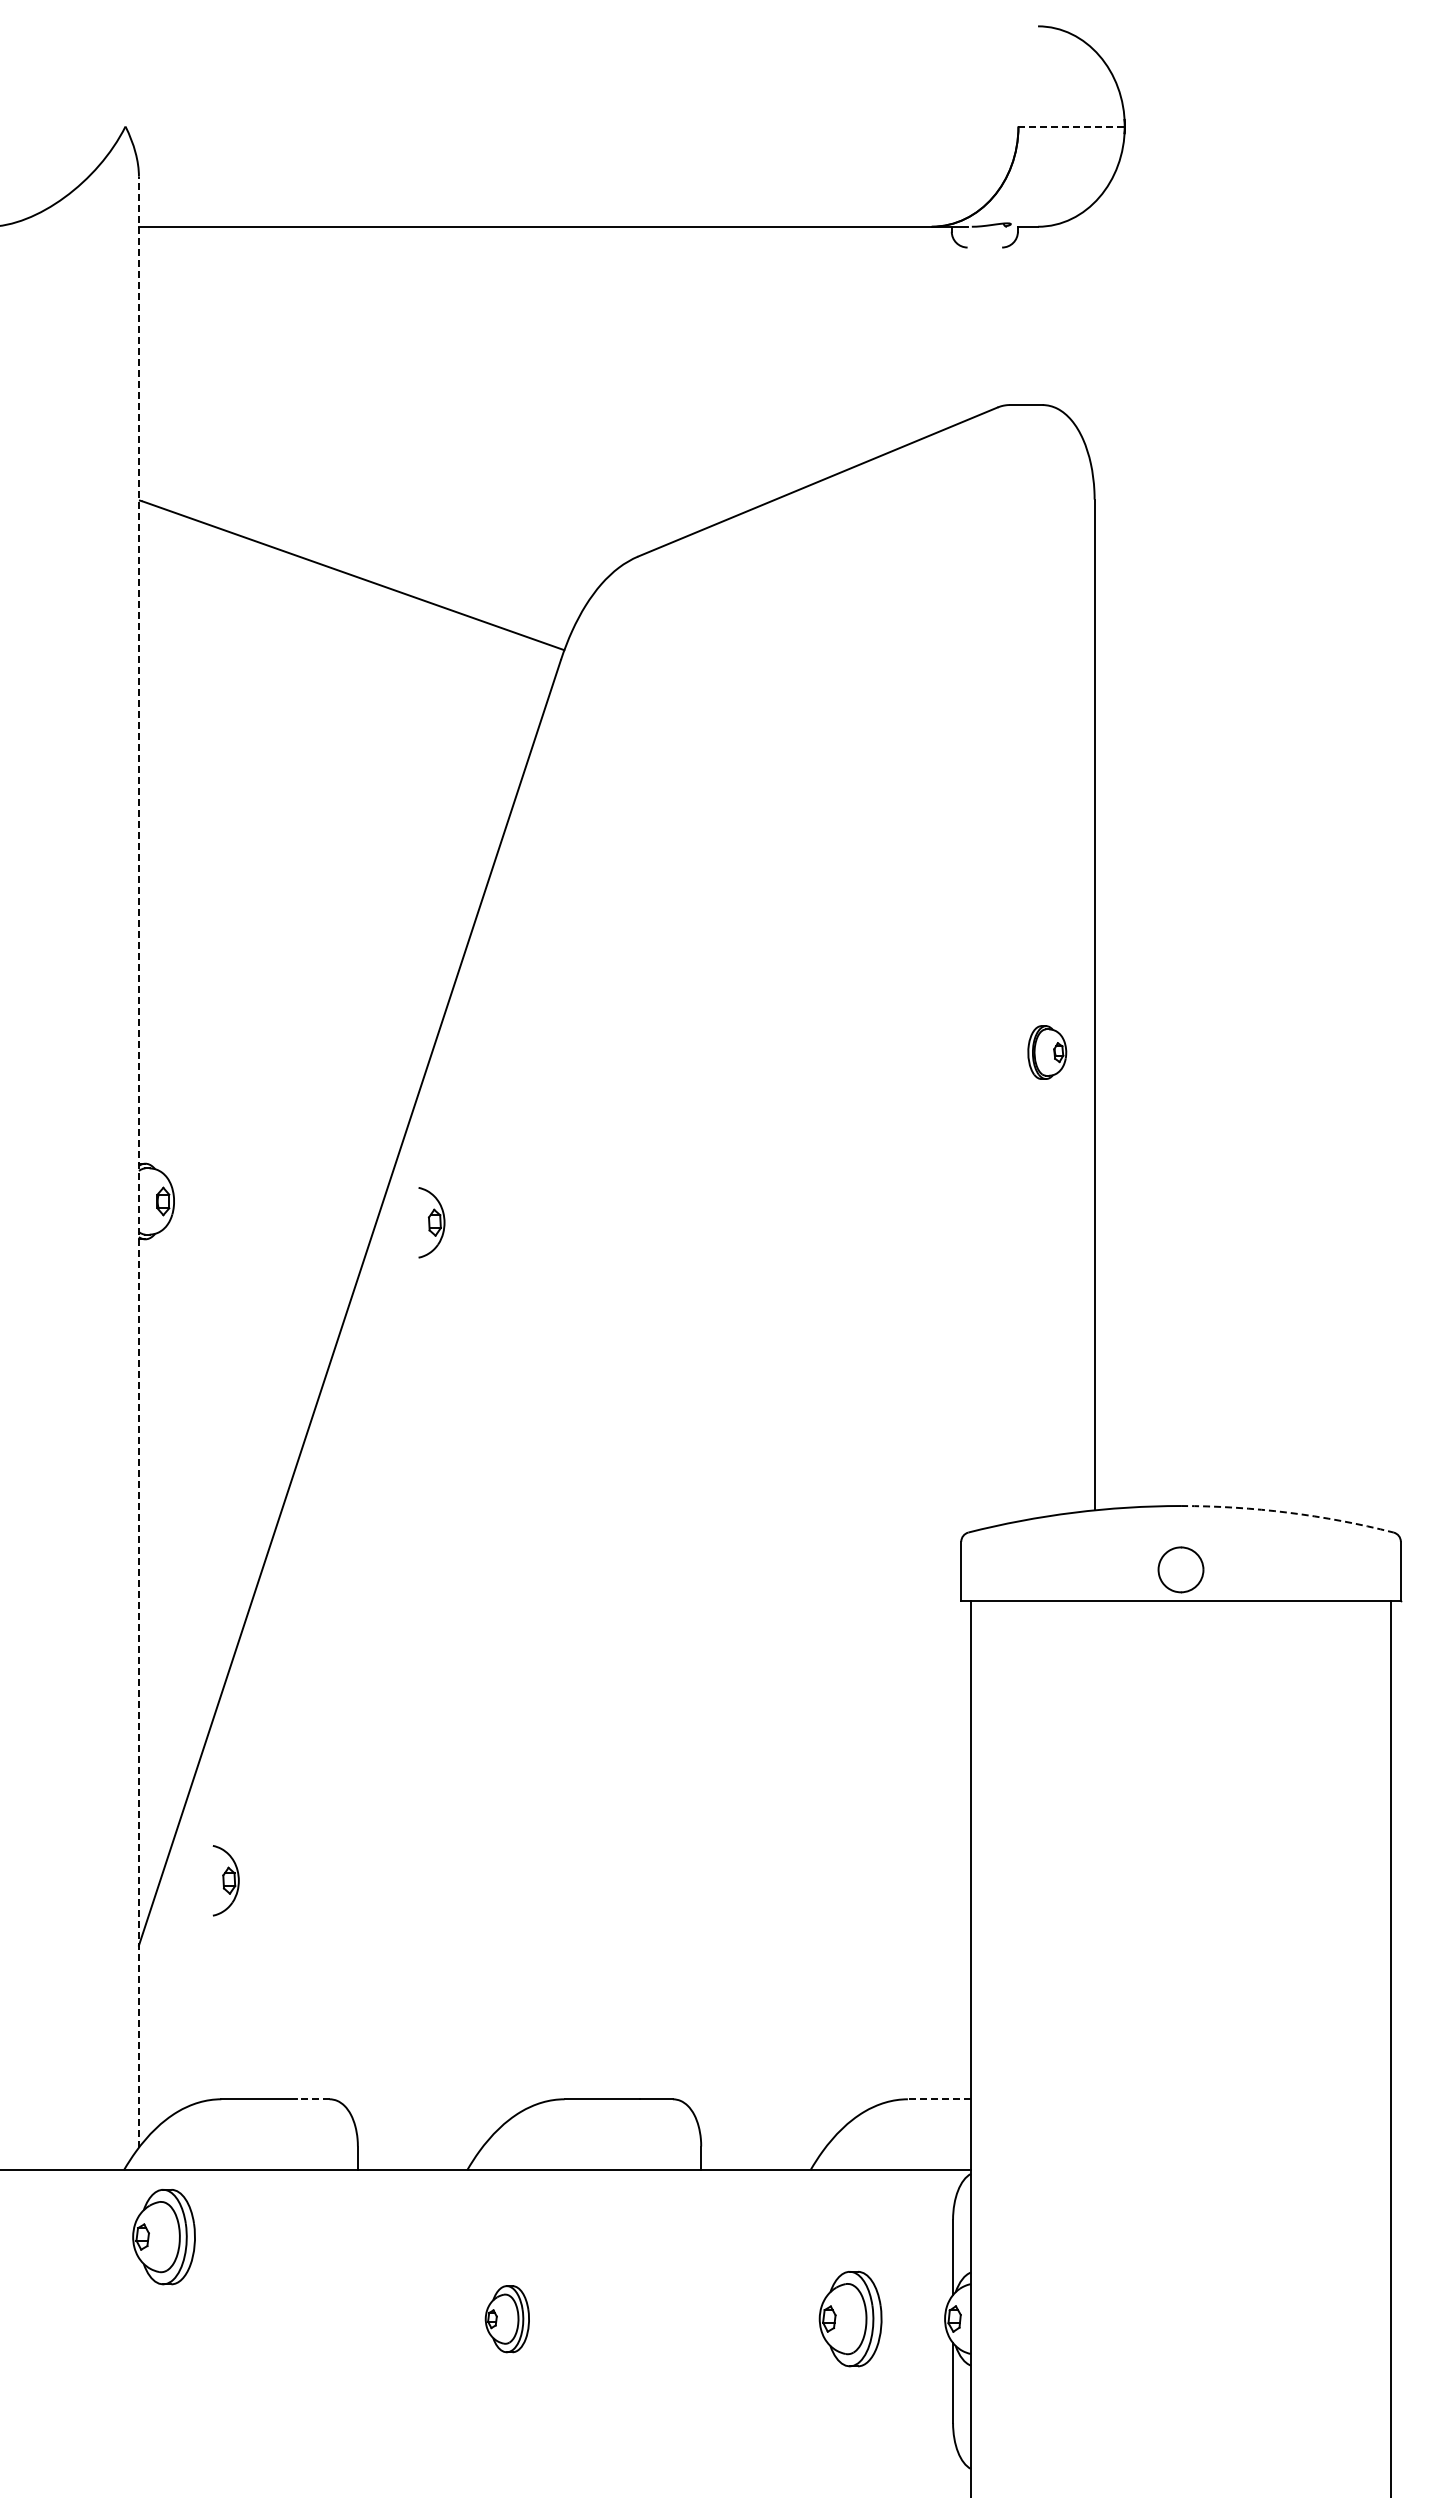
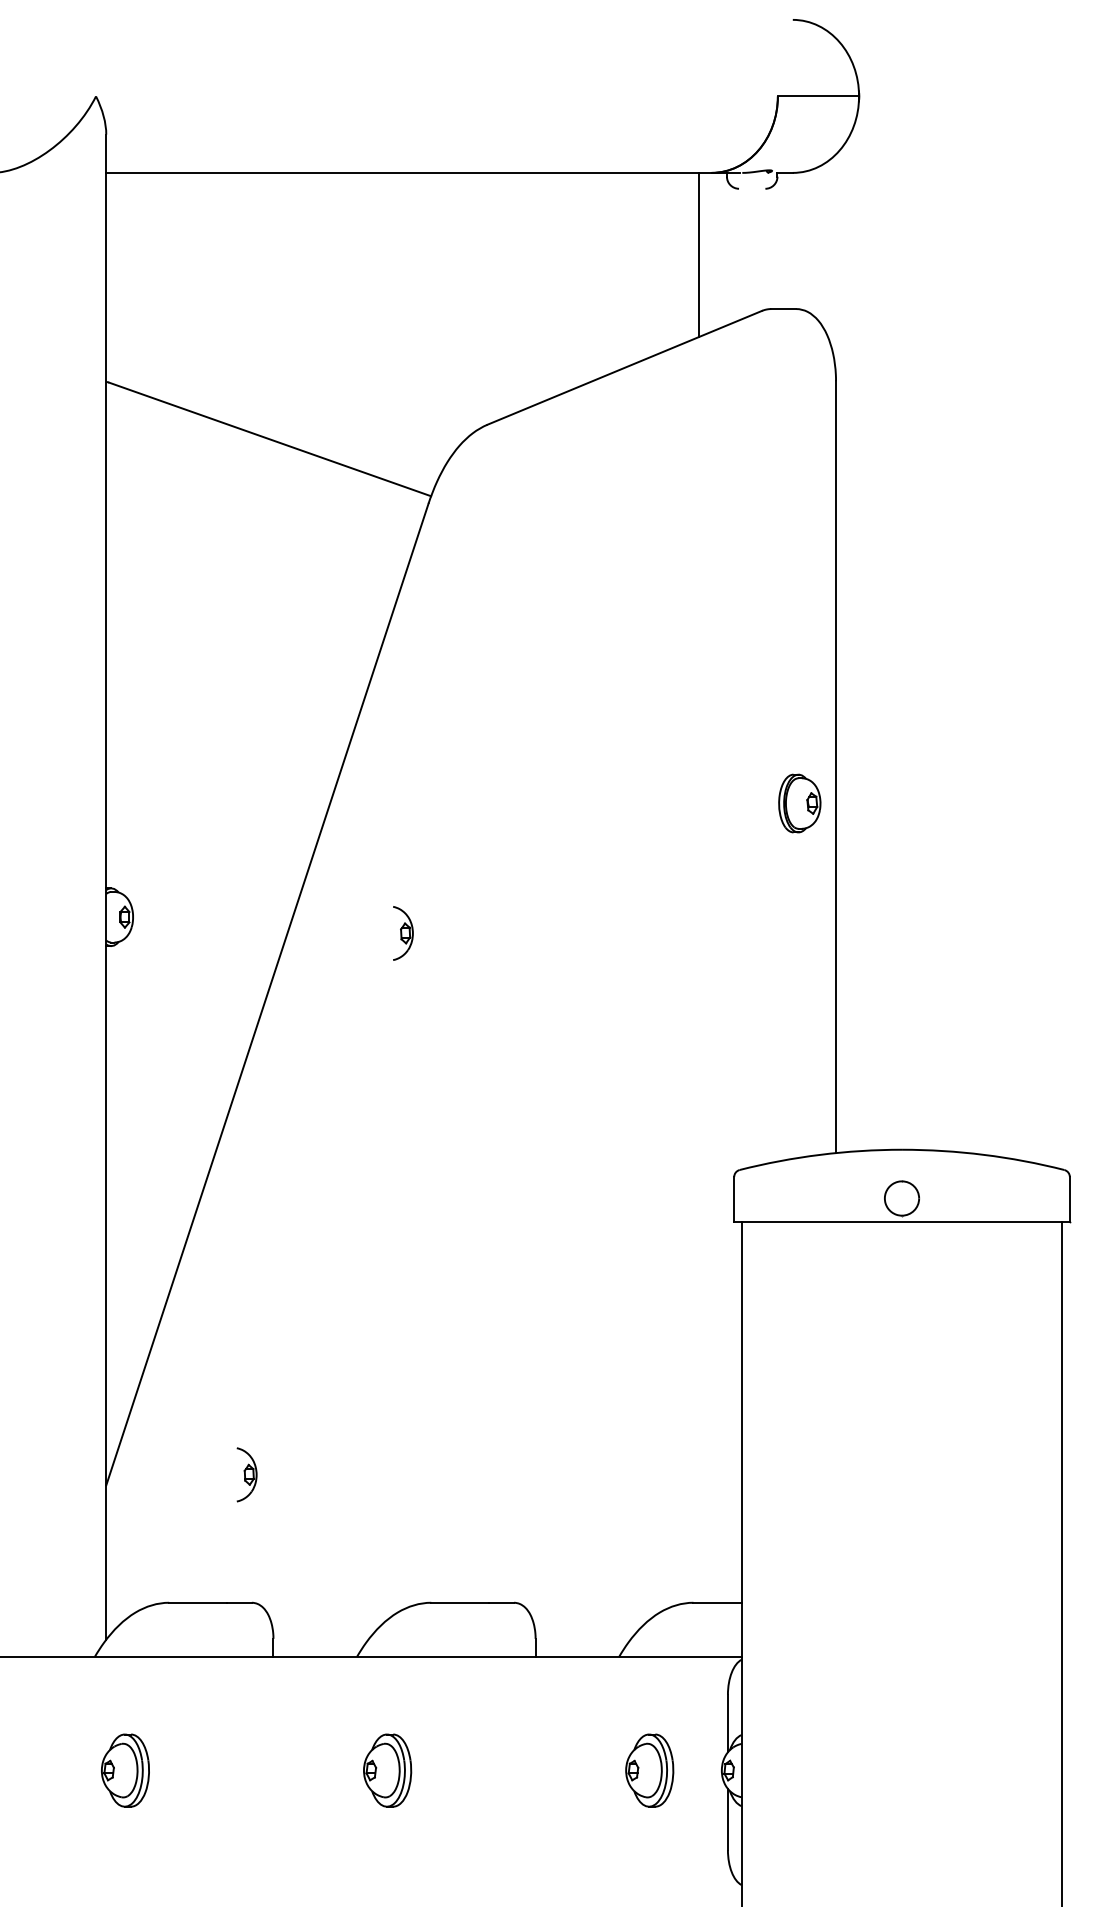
line: (1072, 126) -> (819, 96), dashed -> solid
line: (914, 333) -> (698, 254), added
part: (1047, 1052) -> (800, 803), size x1.43
line: (138, 1161) -> (105, 886), dashed -> solid
part: (431, 1222) -> (402, 933), moved
arc: (1288, 1512) -> (984, 1154), dashed -> solid
part: (225, 1880) -> (246, 1474), moved
line: (312, 2099) -> (238, 1602), dashed -> solid
line: (939, 2099) -> (717, 1602), dashed -> solid
part: (163, 2237) -> (125, 1770), moved
part: (507, 2319) -> (387, 1770), size x1.43

